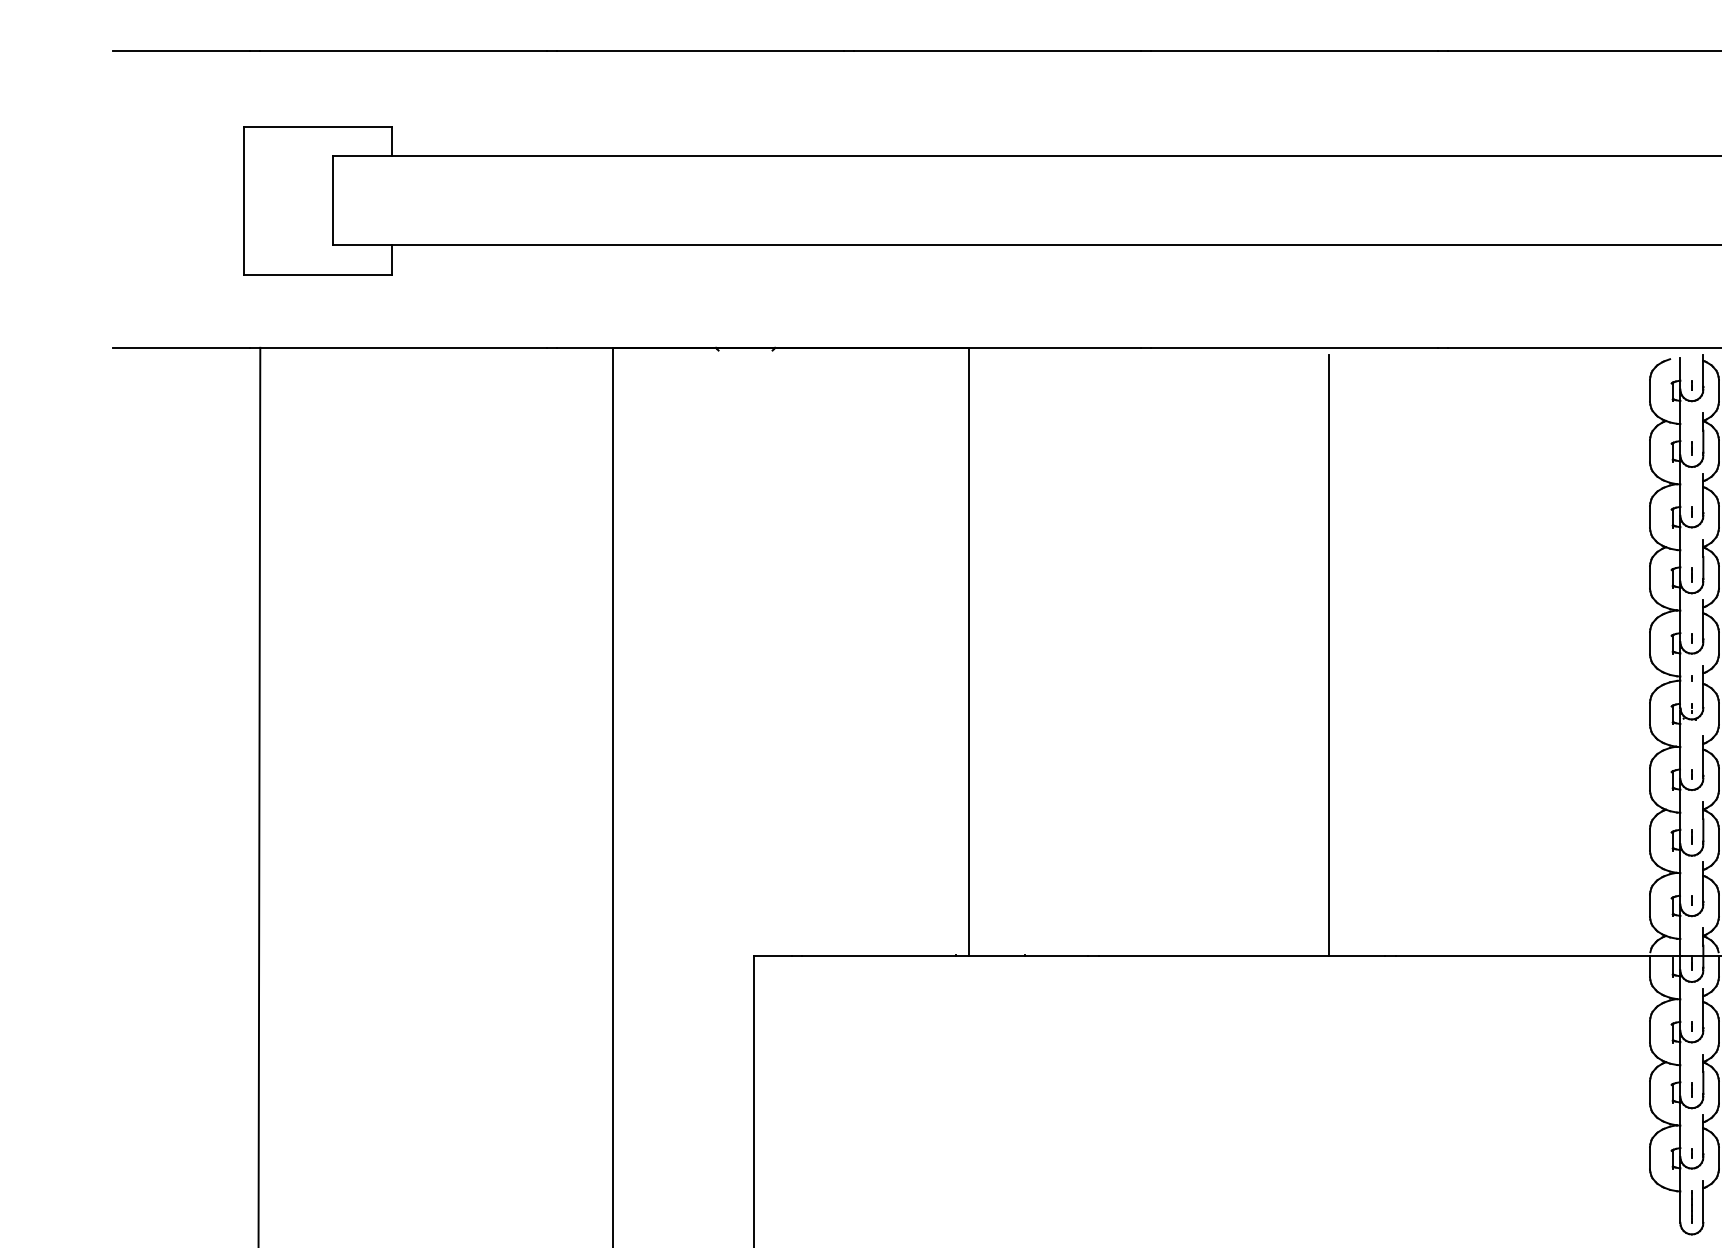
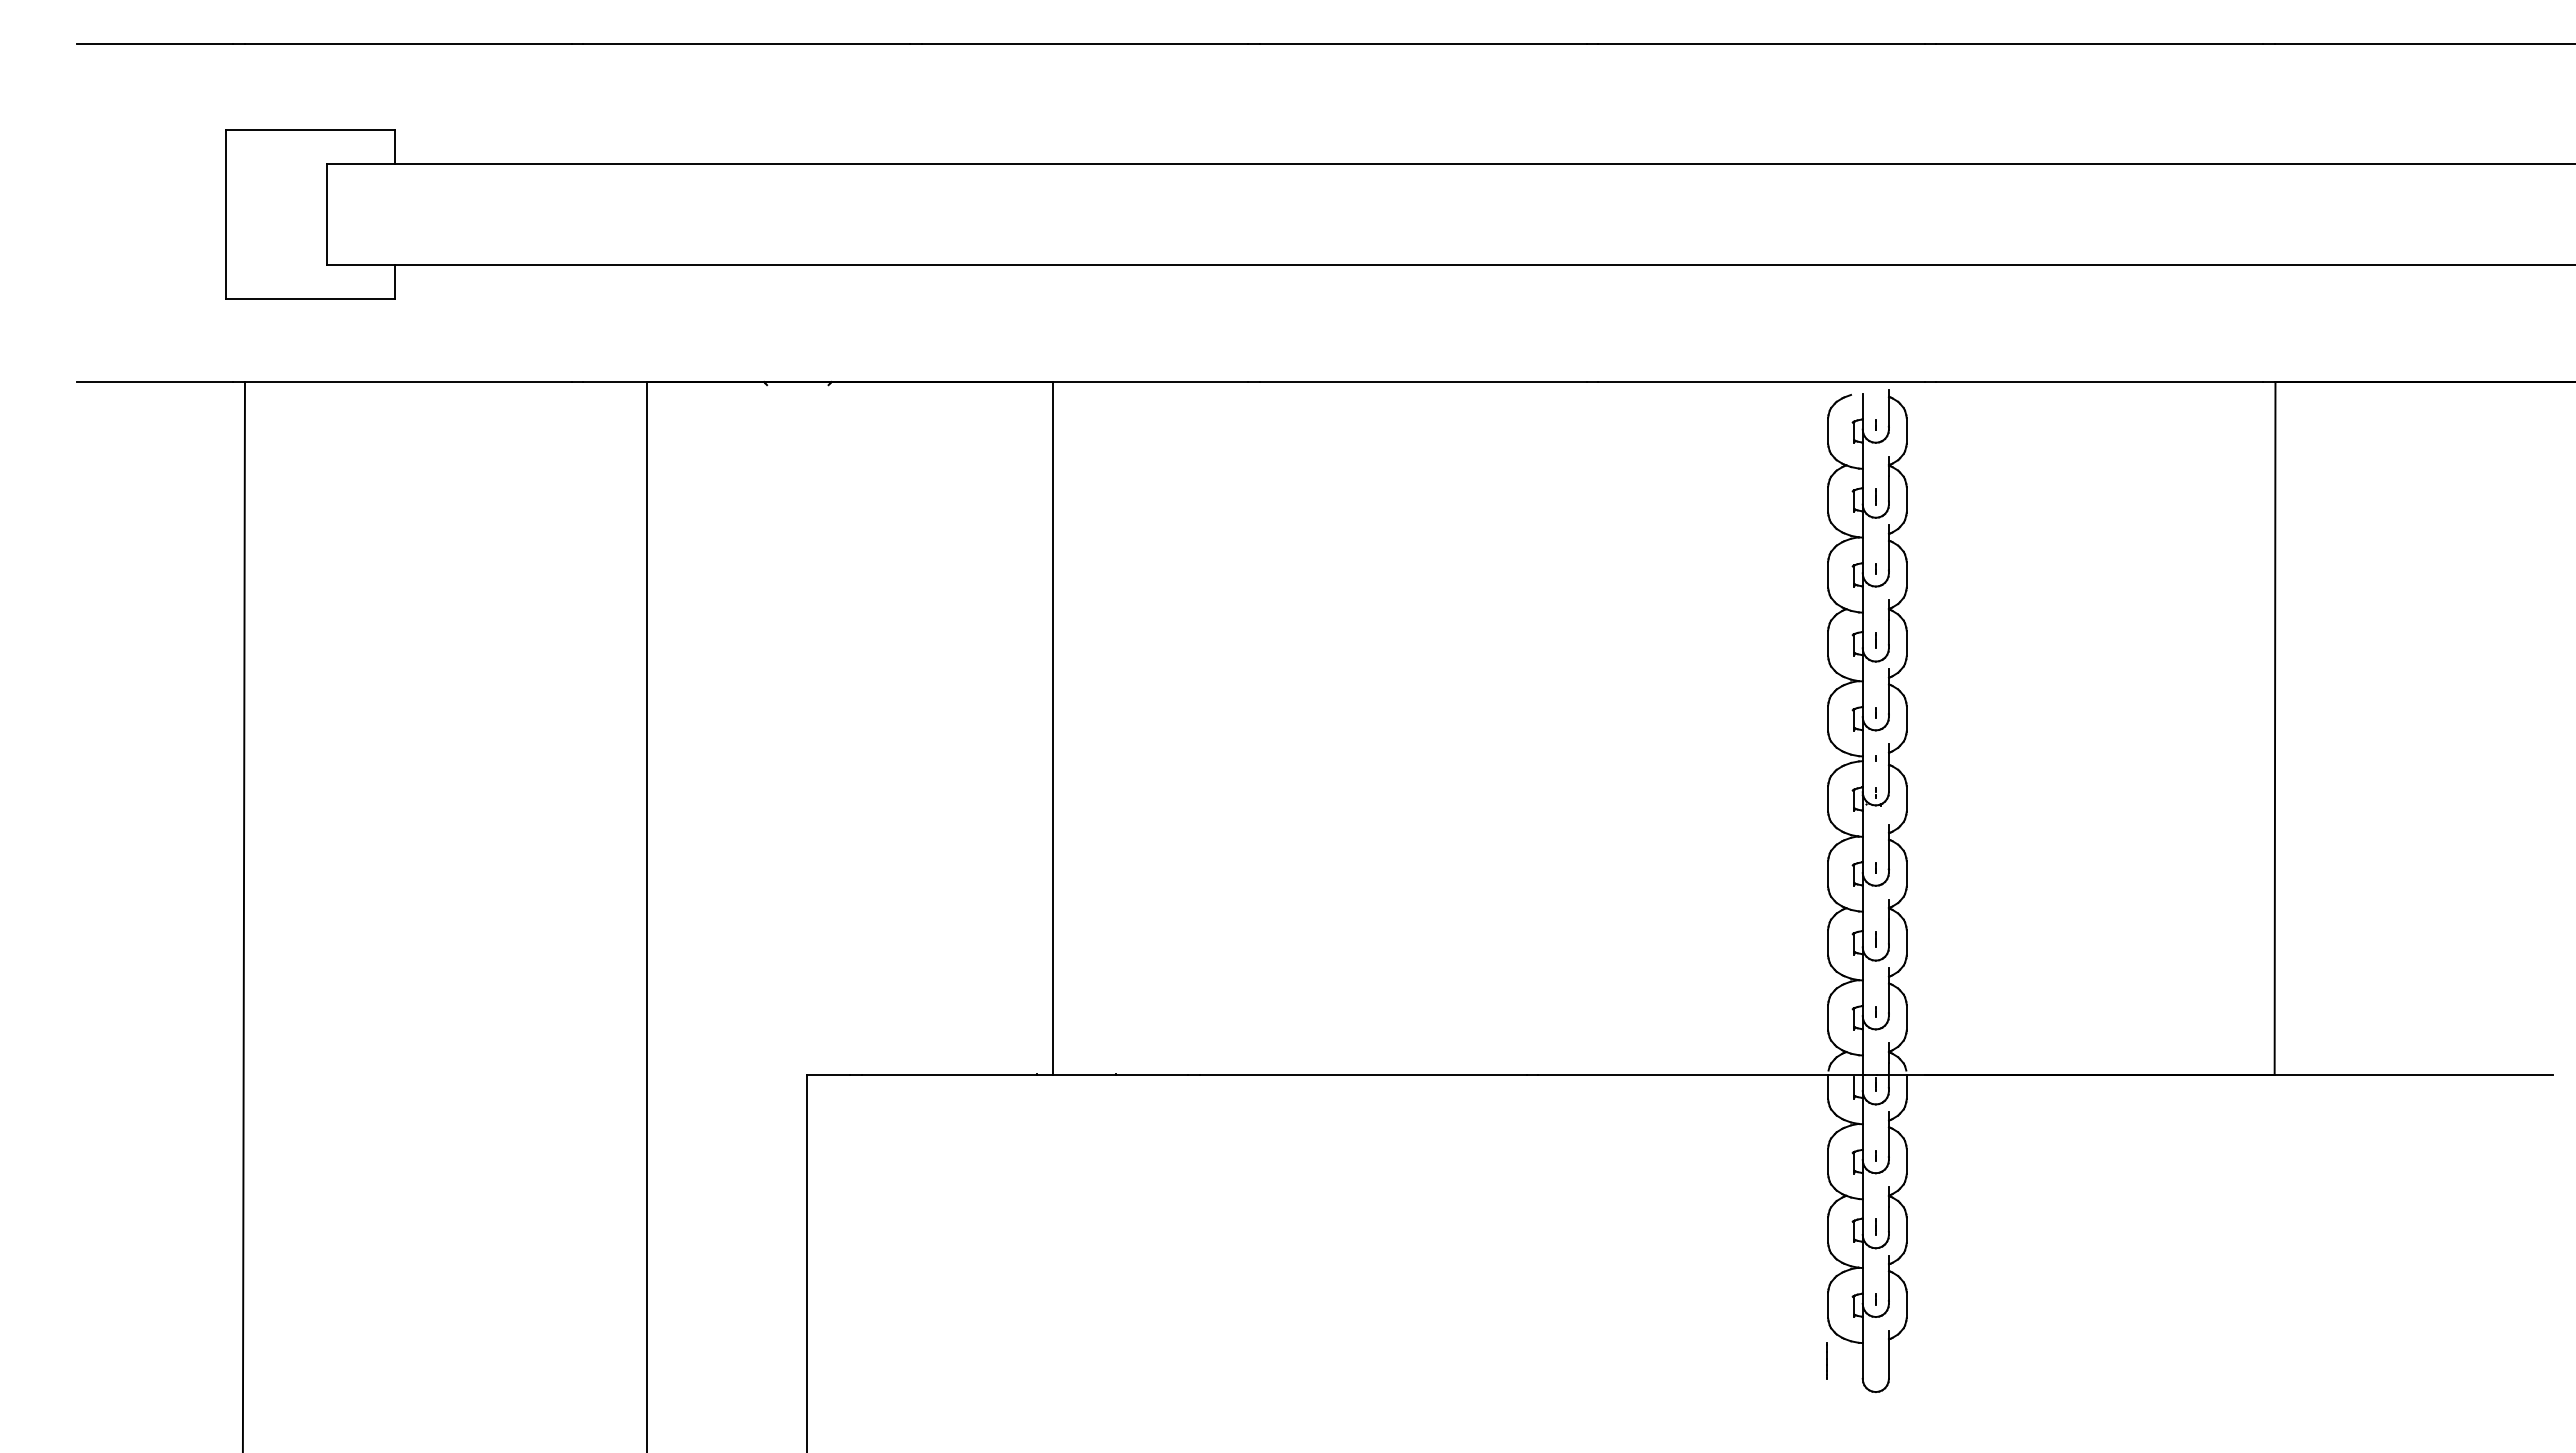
line: (1329, 655) -> (1462, 732), removed
line: (1691, 1206) -> (1826, 1360), moved

